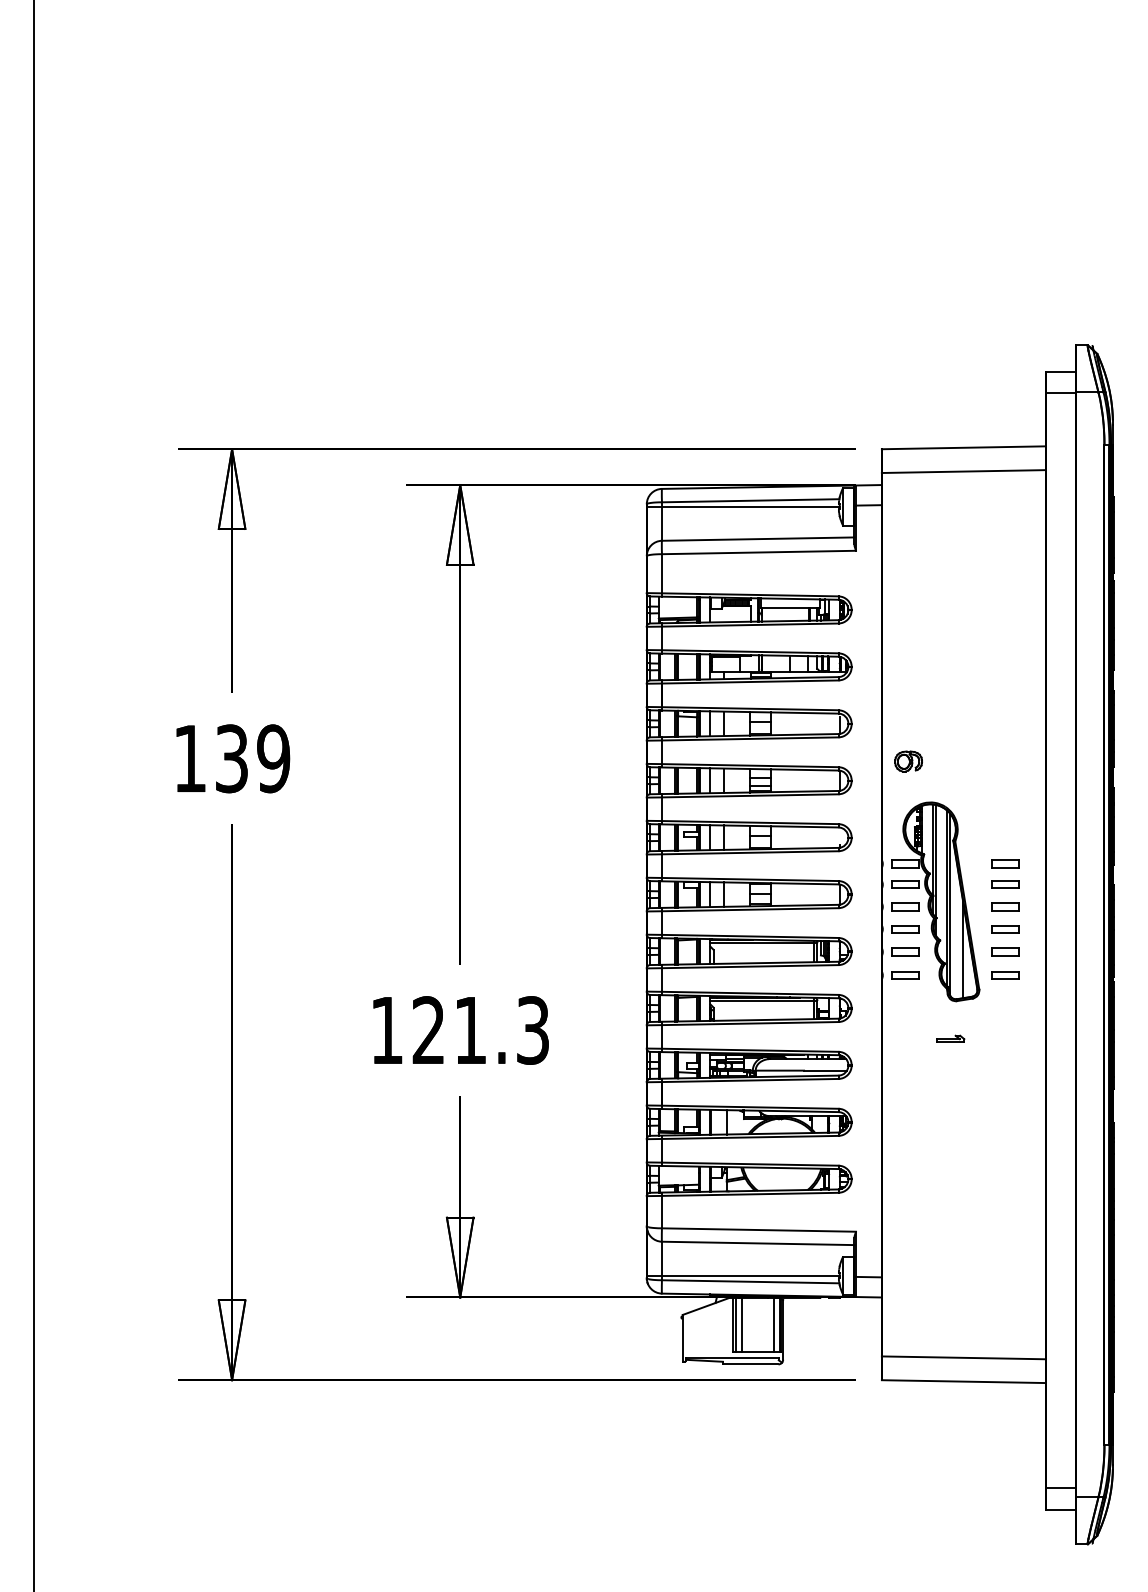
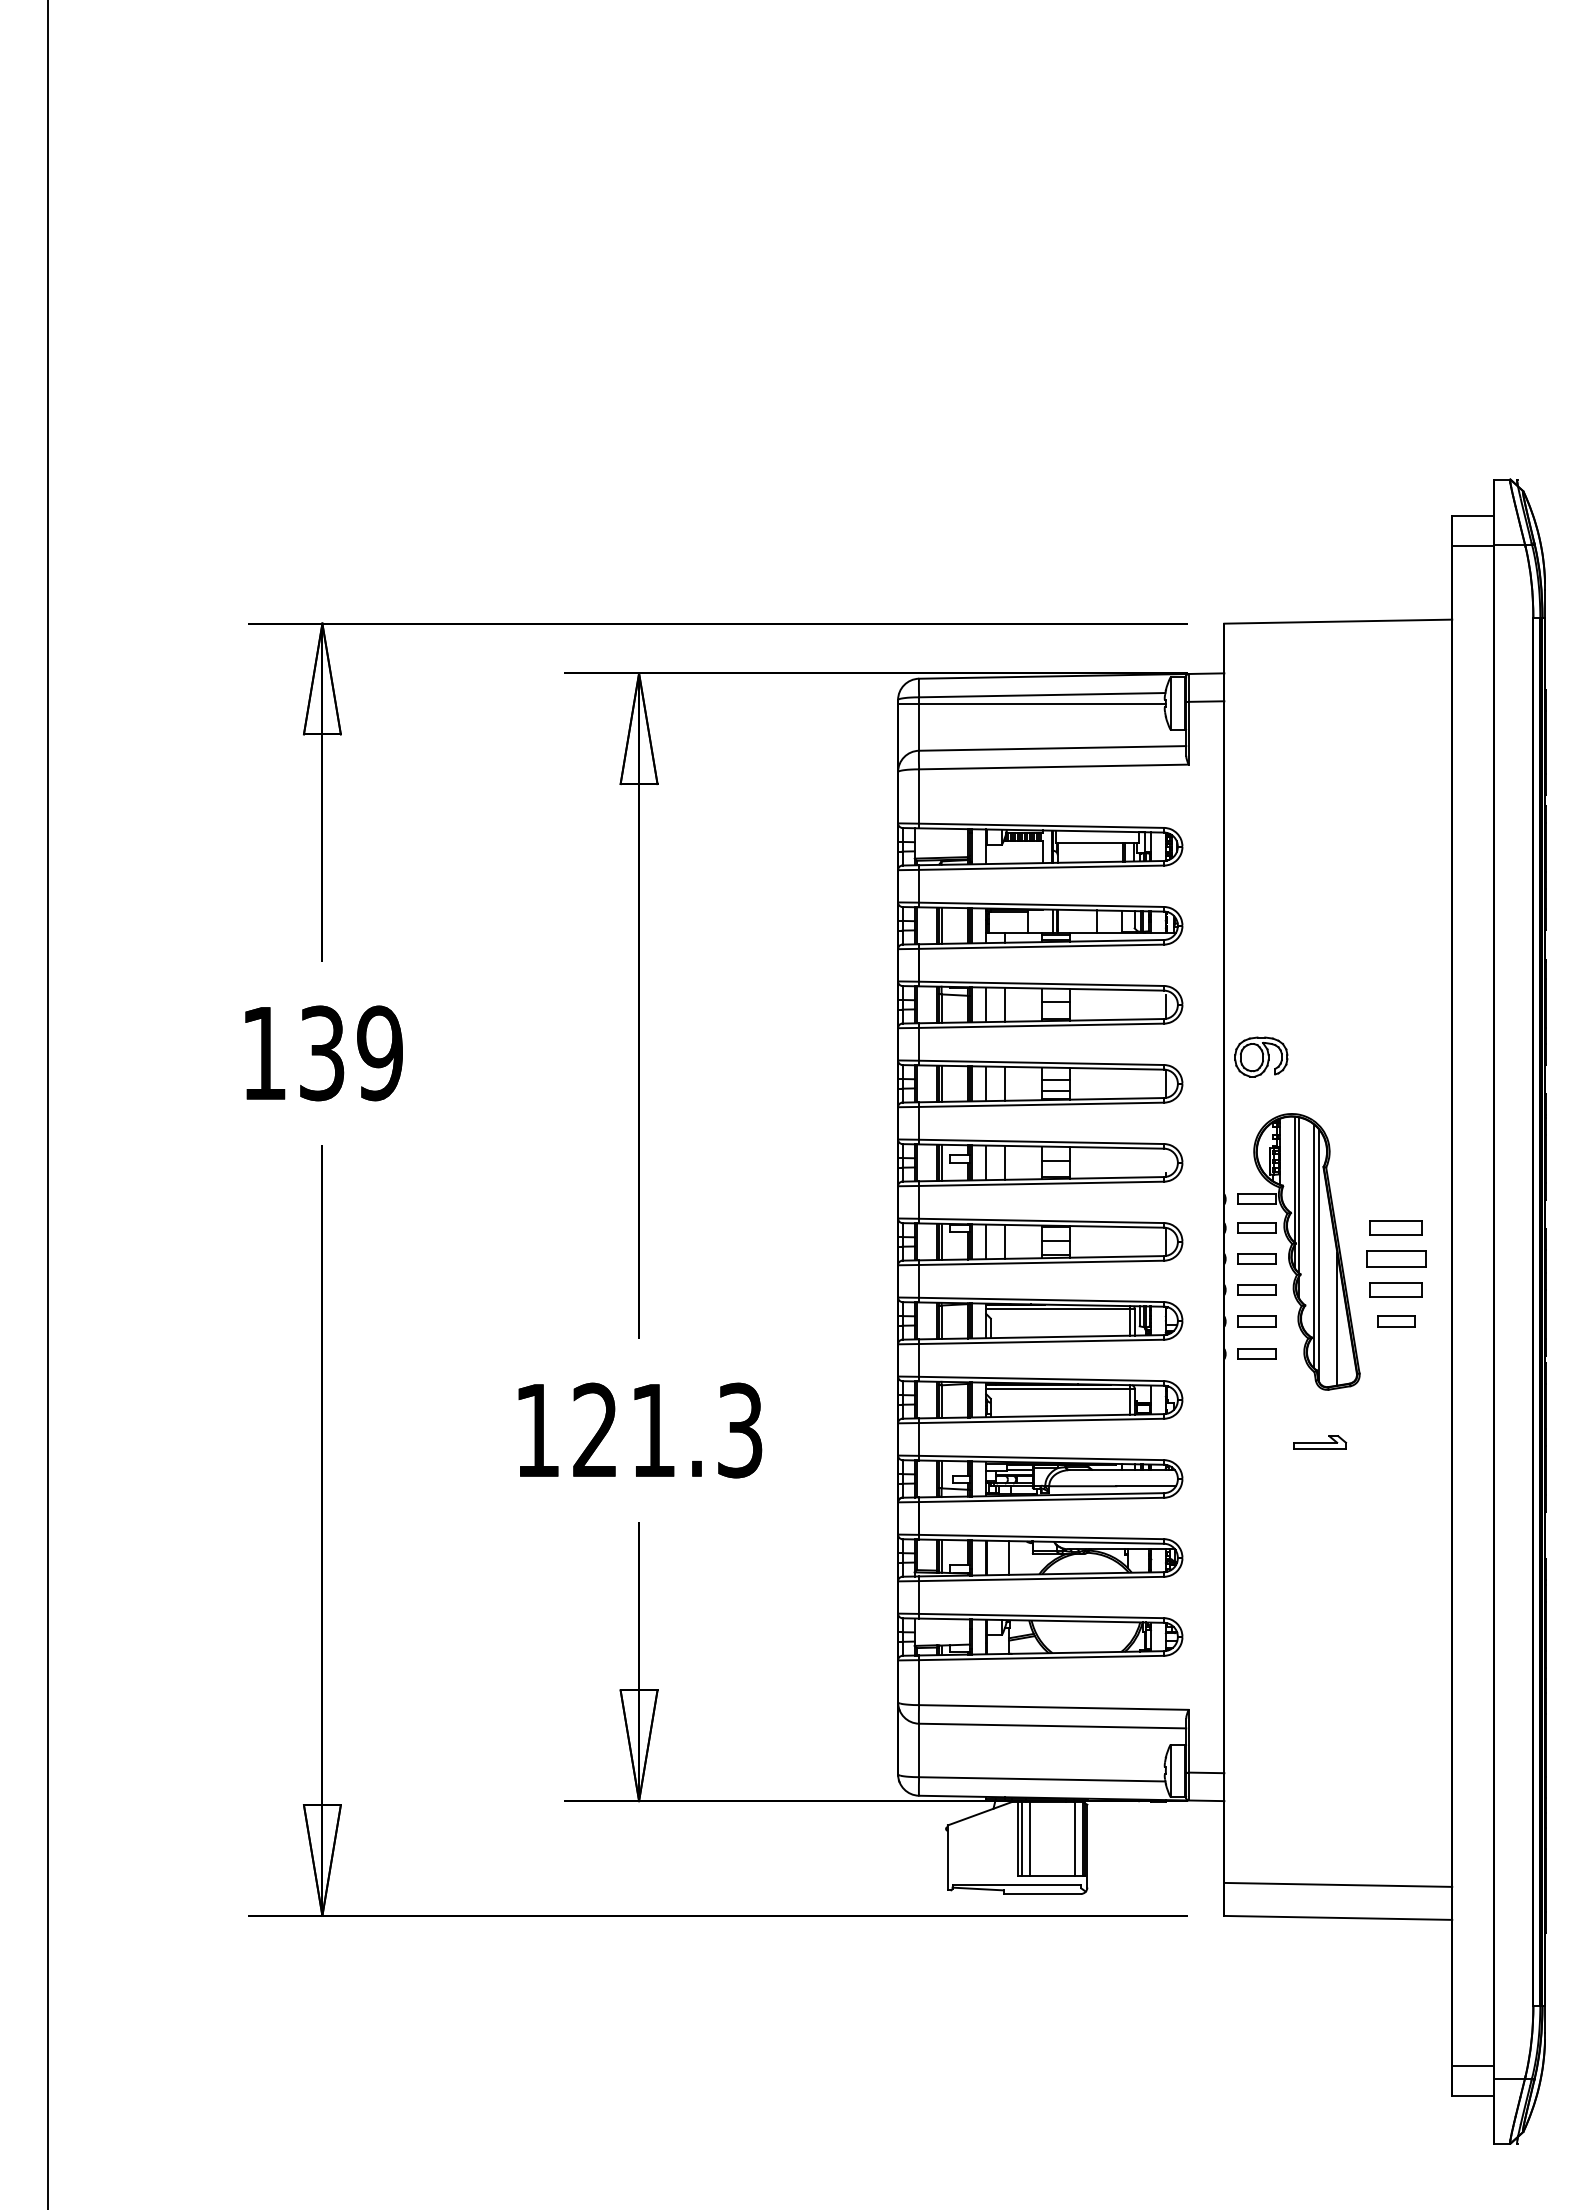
line: (964, 471) -> (1338, 654), removed
part: (908, 761) -> (1261, 1057), size x1.4
part: (1005, 863) -> (1396, 1198), removed
part: (1005, 884) -> (1396, 1227), size x1.4
part: (1005, 906) -> (1396, 1258), size x1.6
part: (1005, 928) -> (1396, 1289), size x1.4
part: (1005, 975) -> (1396, 1353), removed
part: (951, 1038) -> (1320, 1441), size x1.4
line: (742, 1275) -> (1031, 1770), removed

